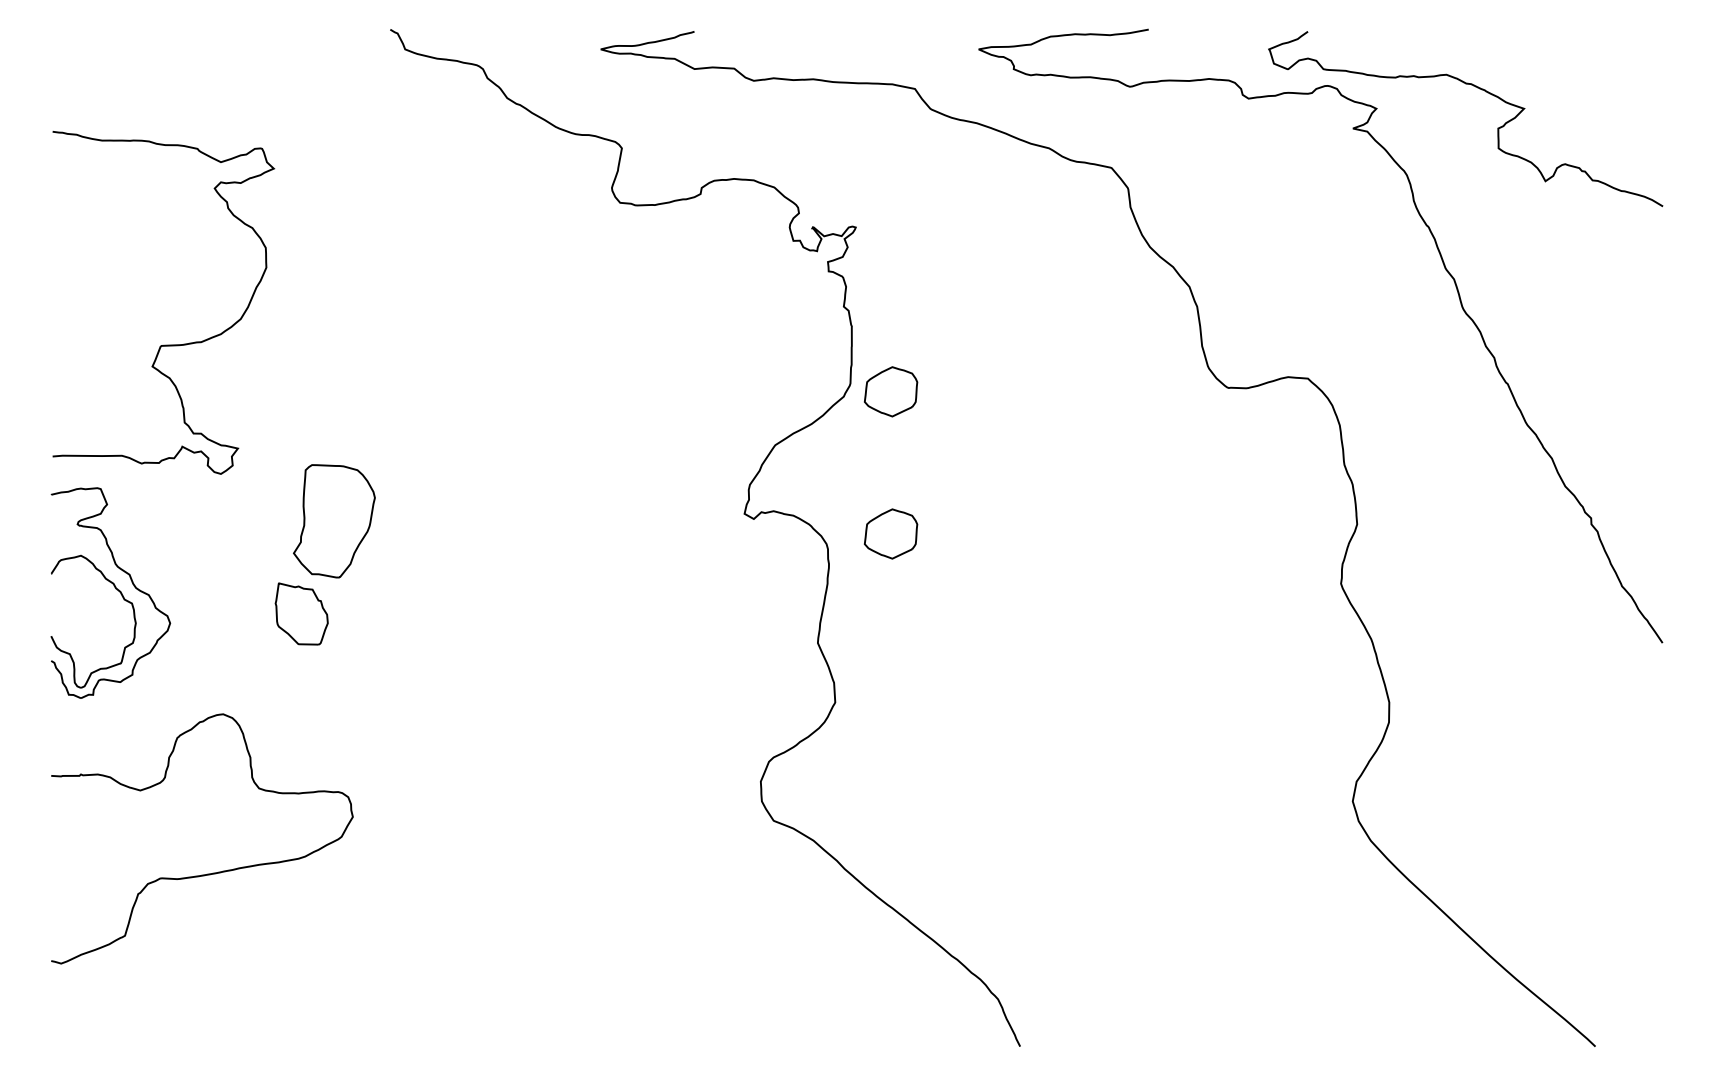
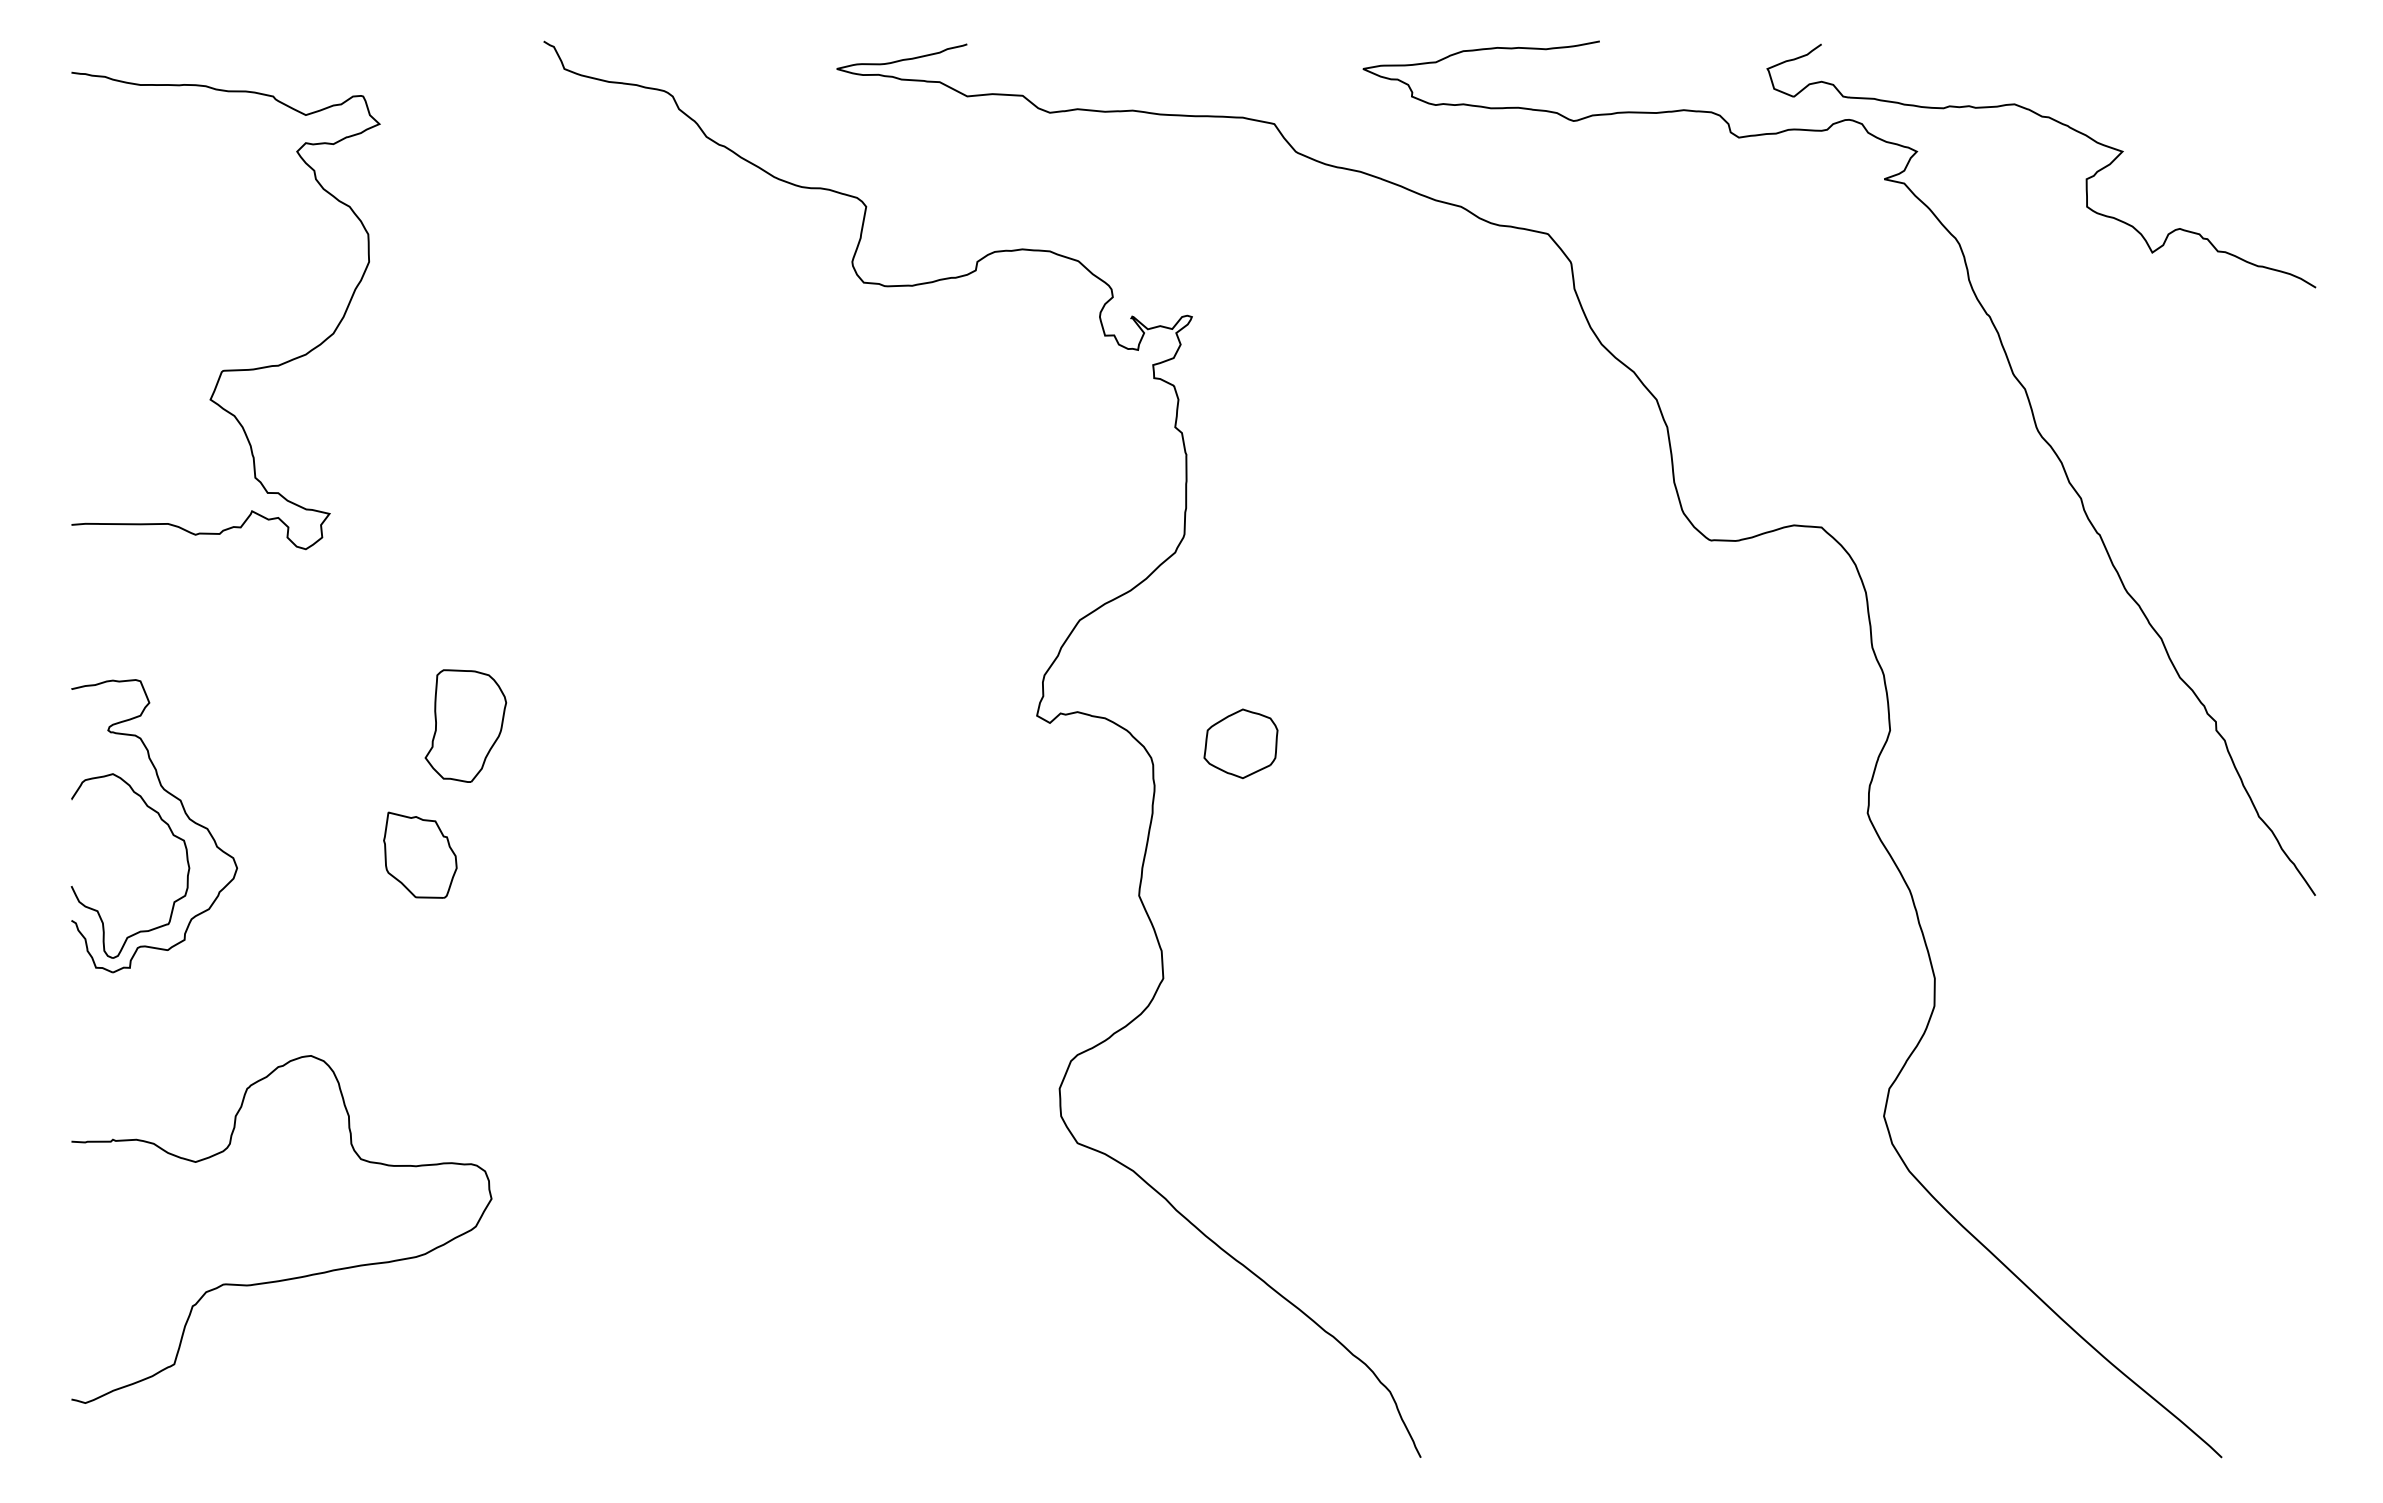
curve: (163, 344) -> (225, 369), moved
part: (890, 391) -> (1240, 545), removed
part: (334, 520) -> (465, 725), size x0.71
curve: (209, 873) -> (292, 1277), moved

